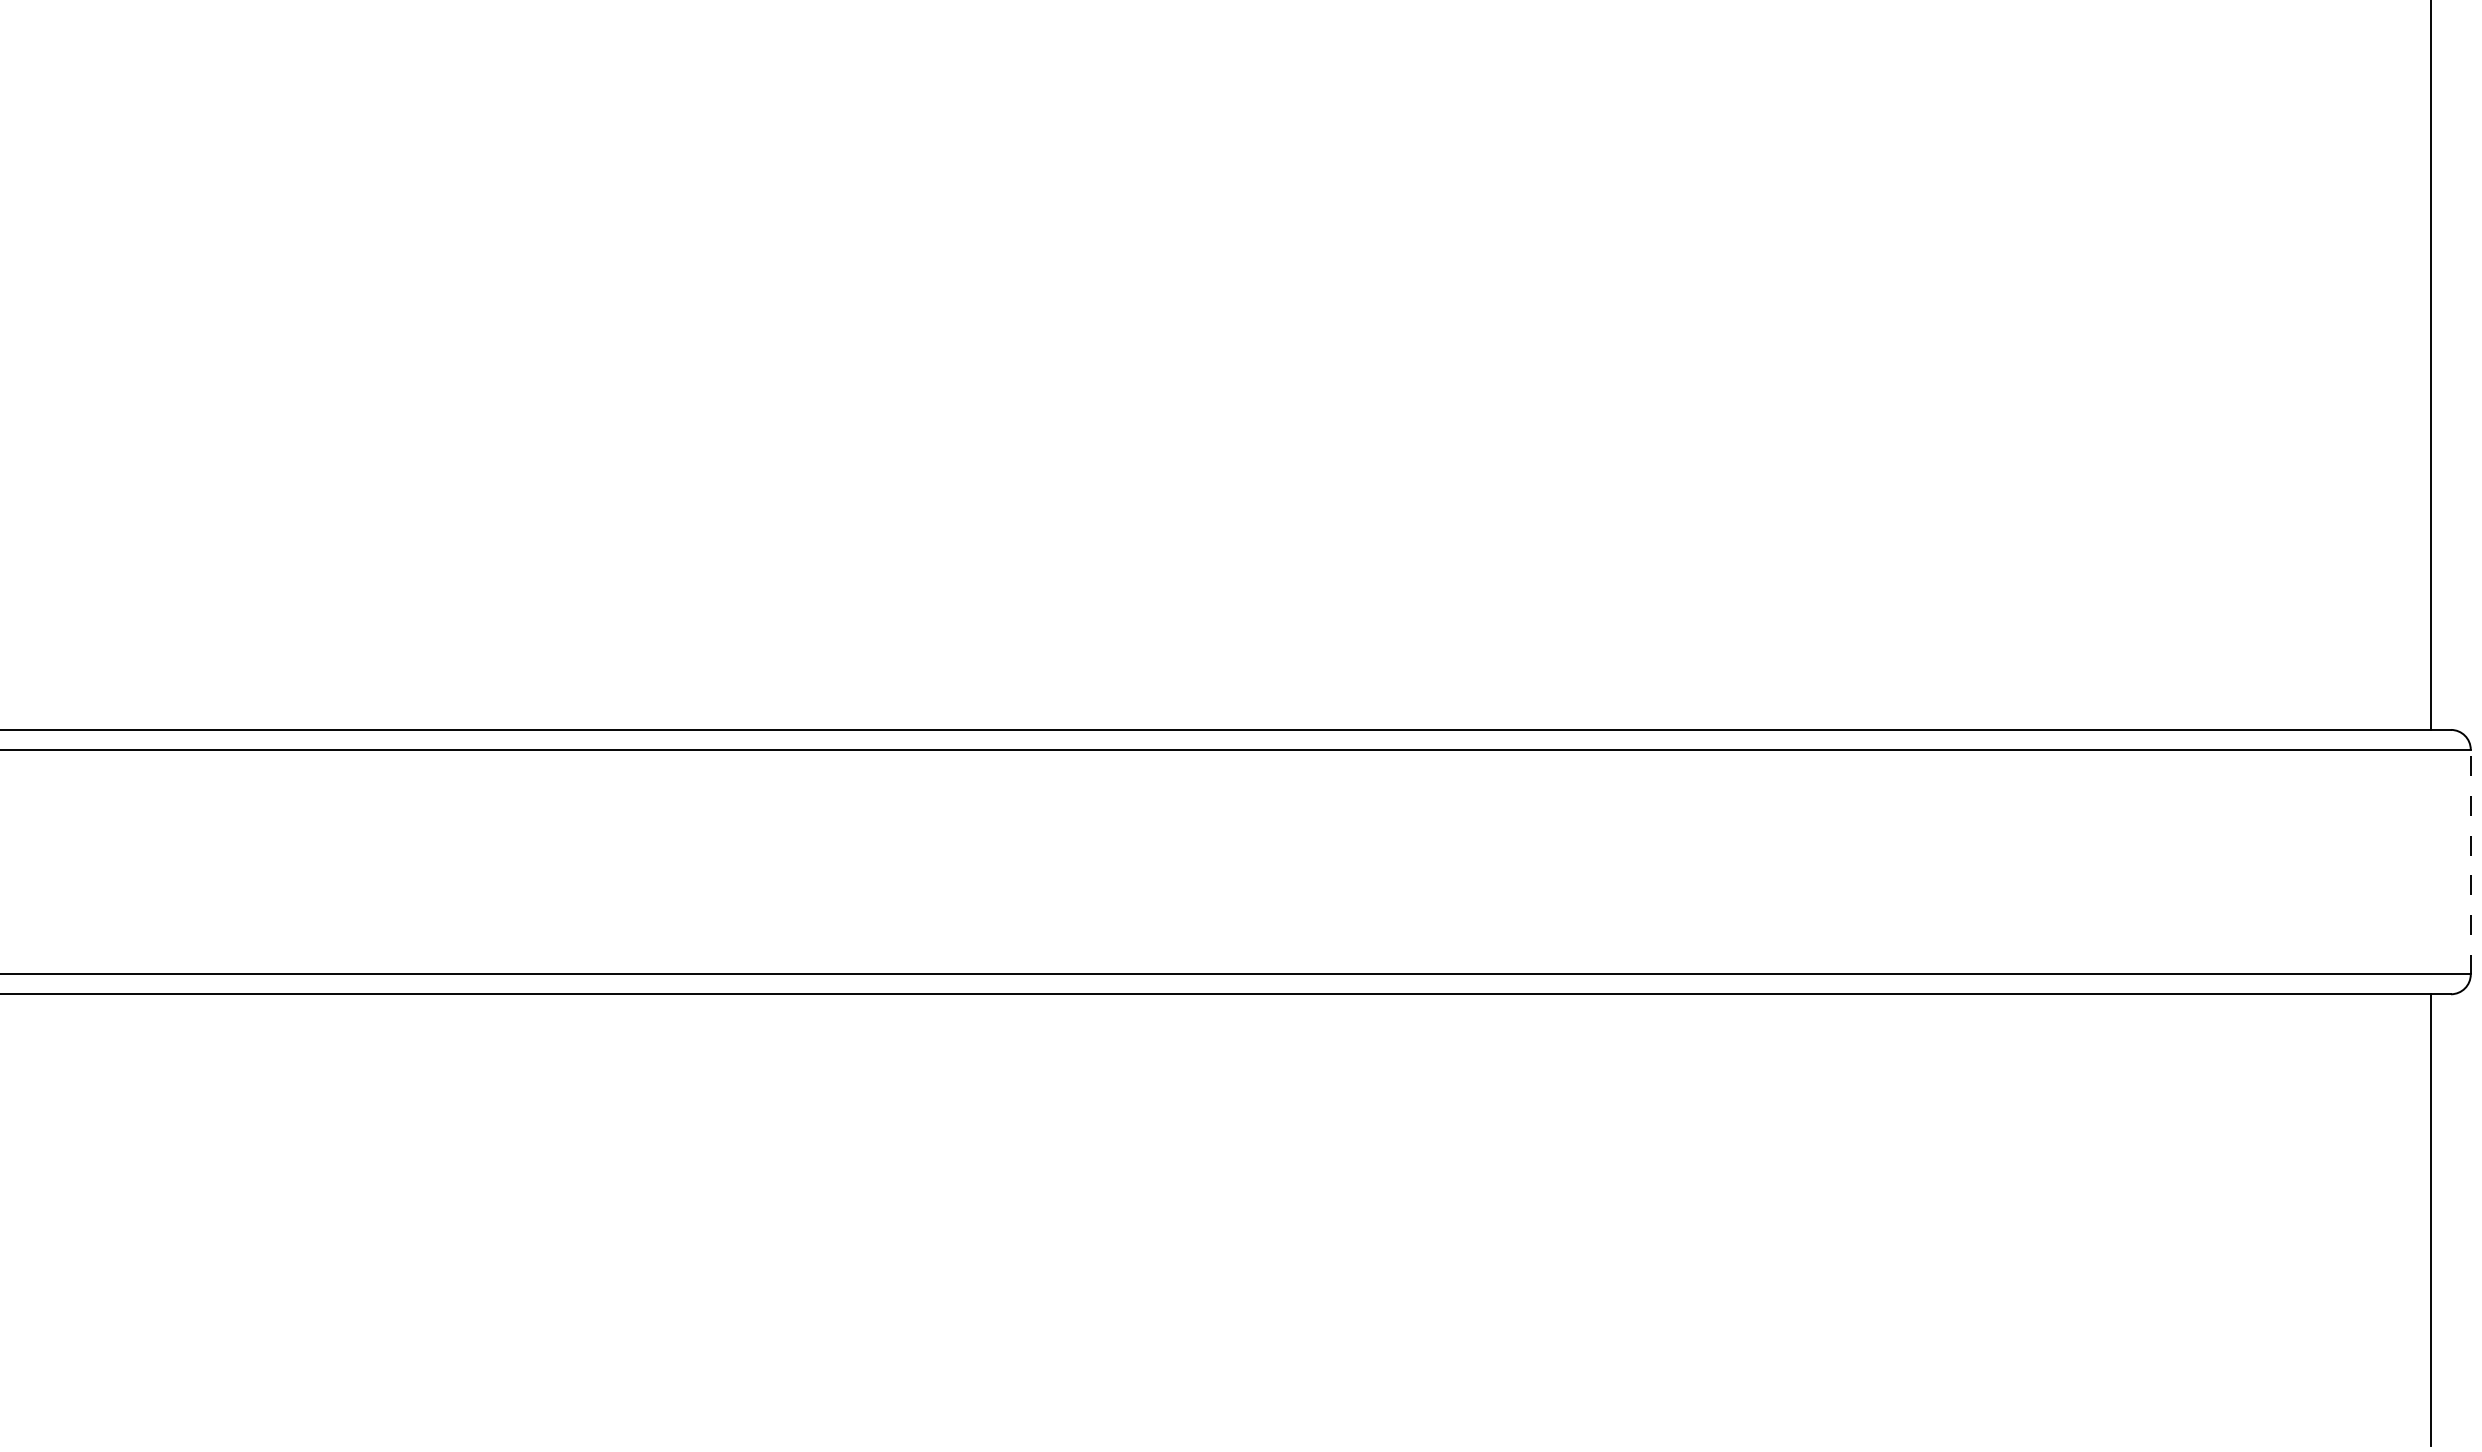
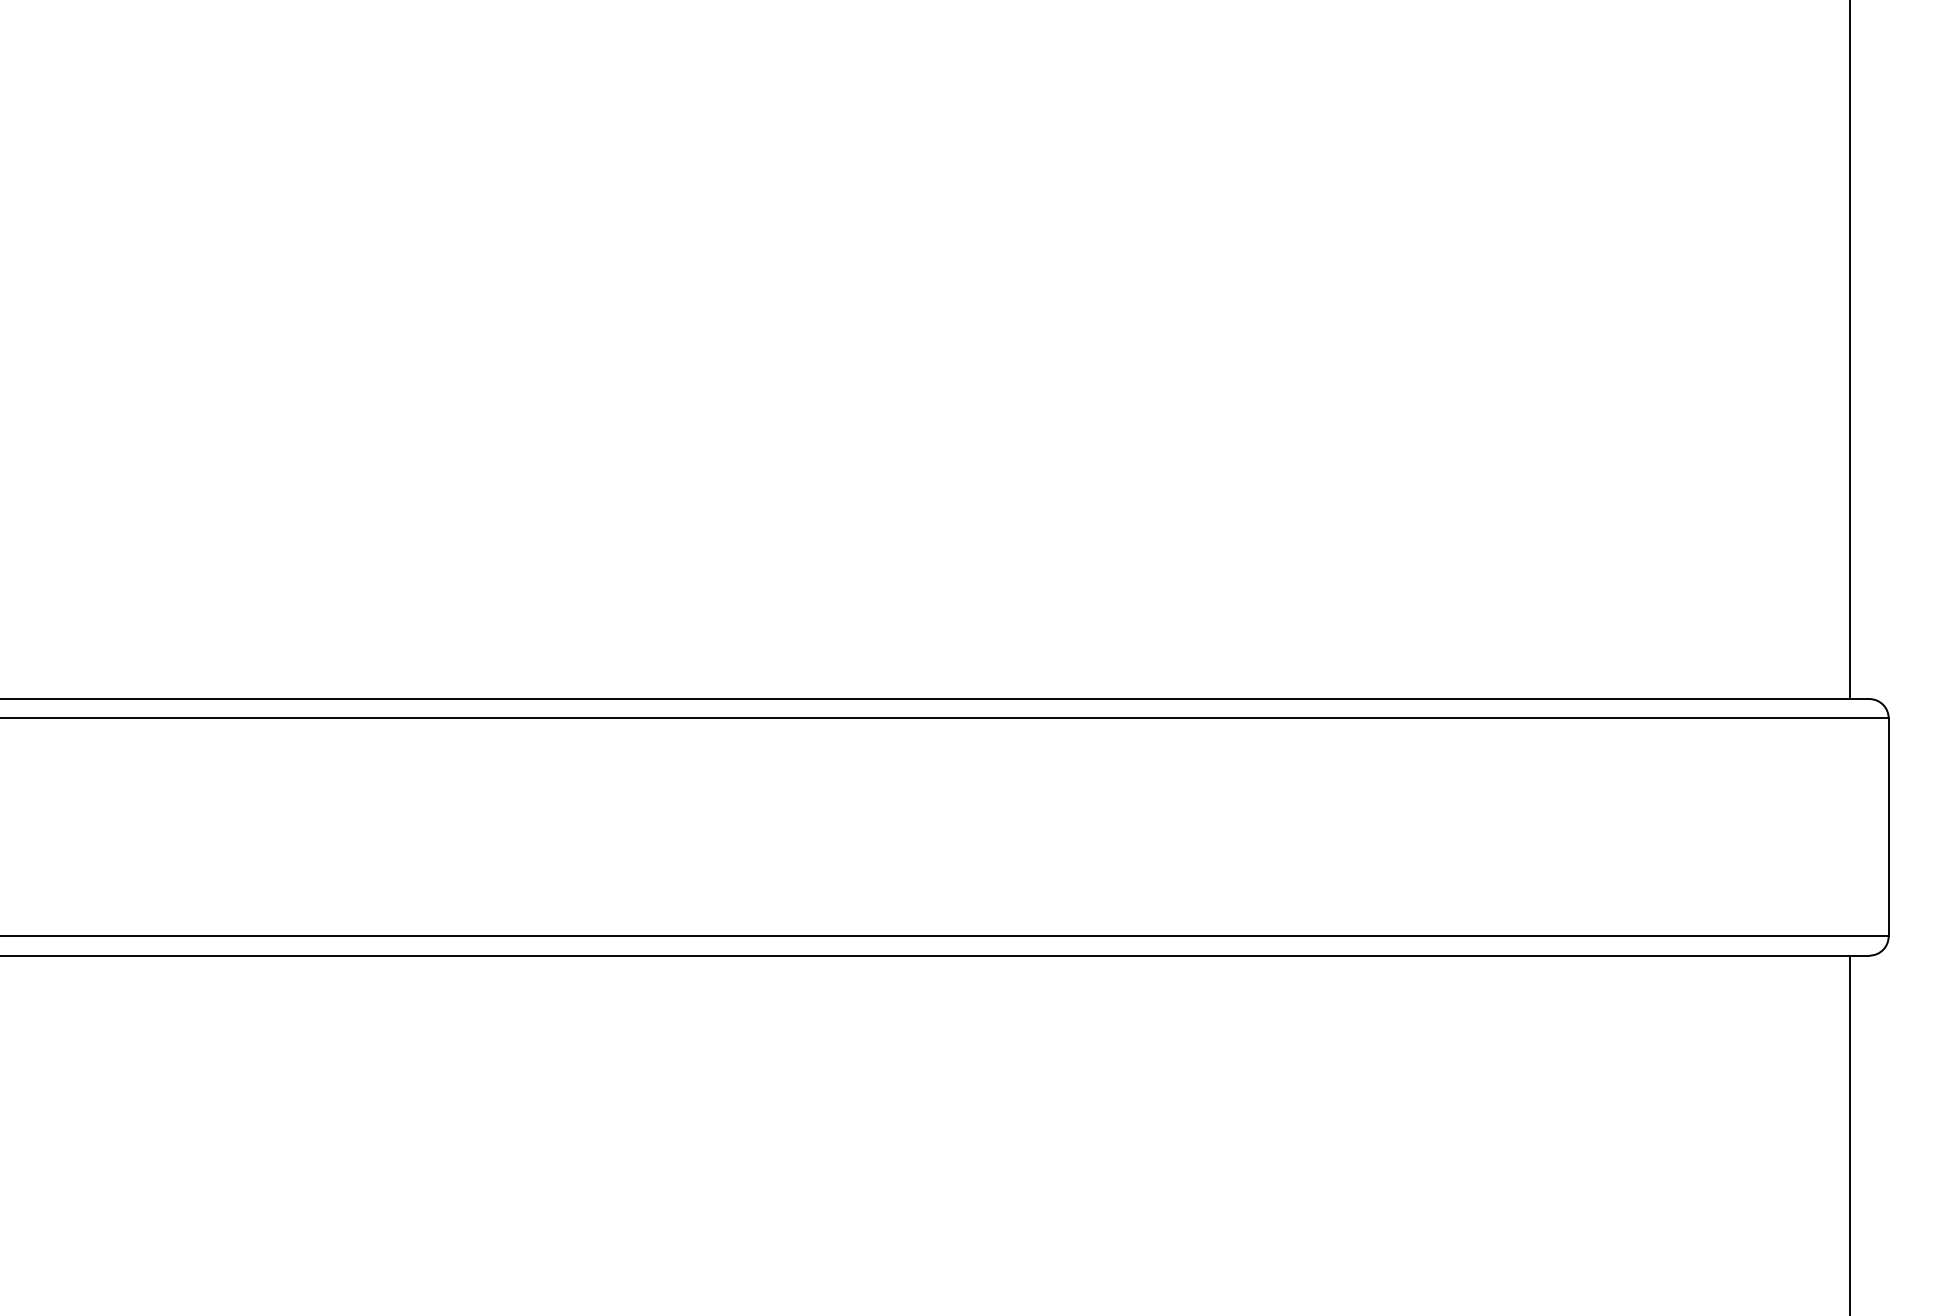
line: (2470, 861) -> (1888, 826), dashed -> solid

